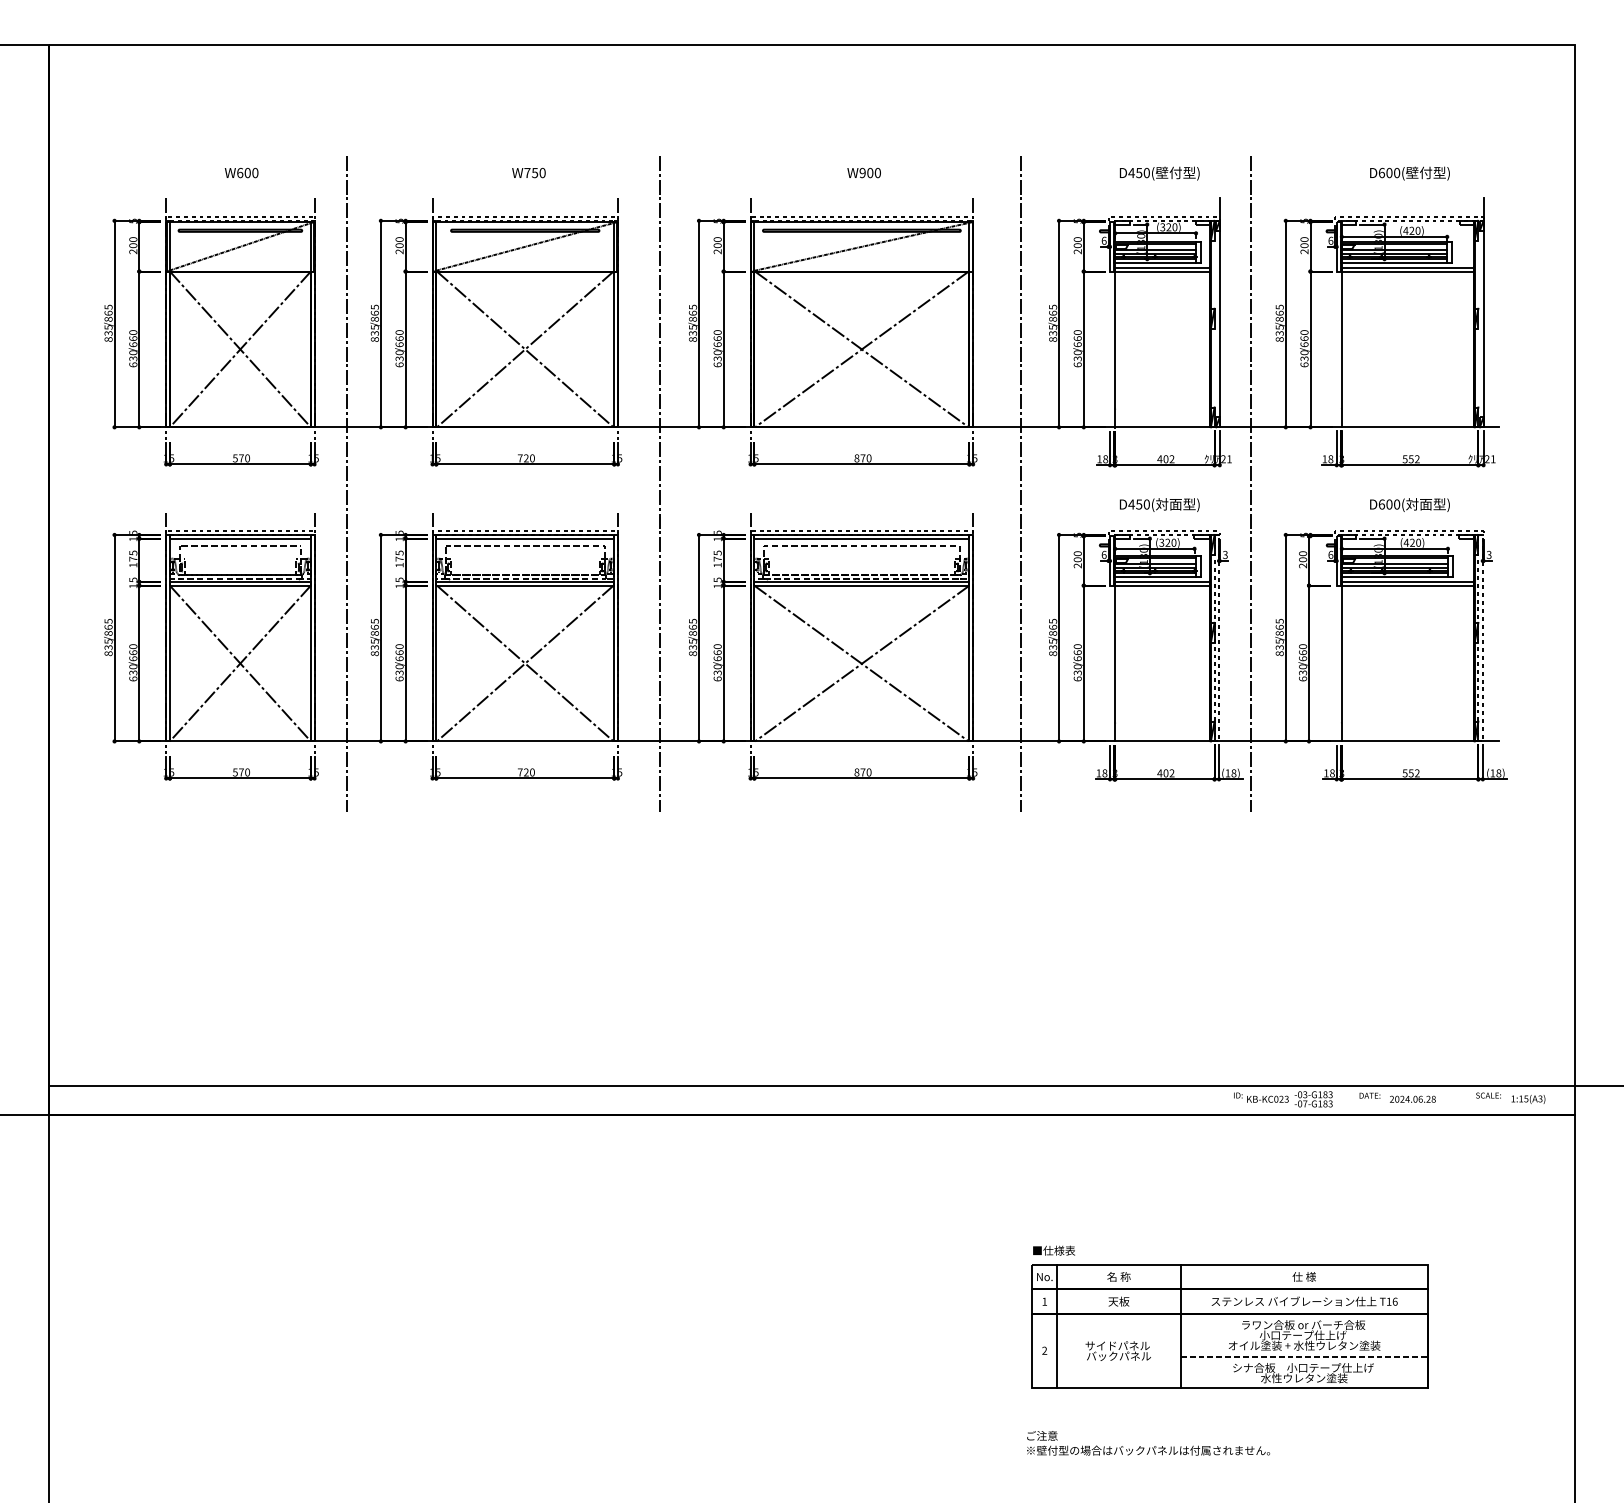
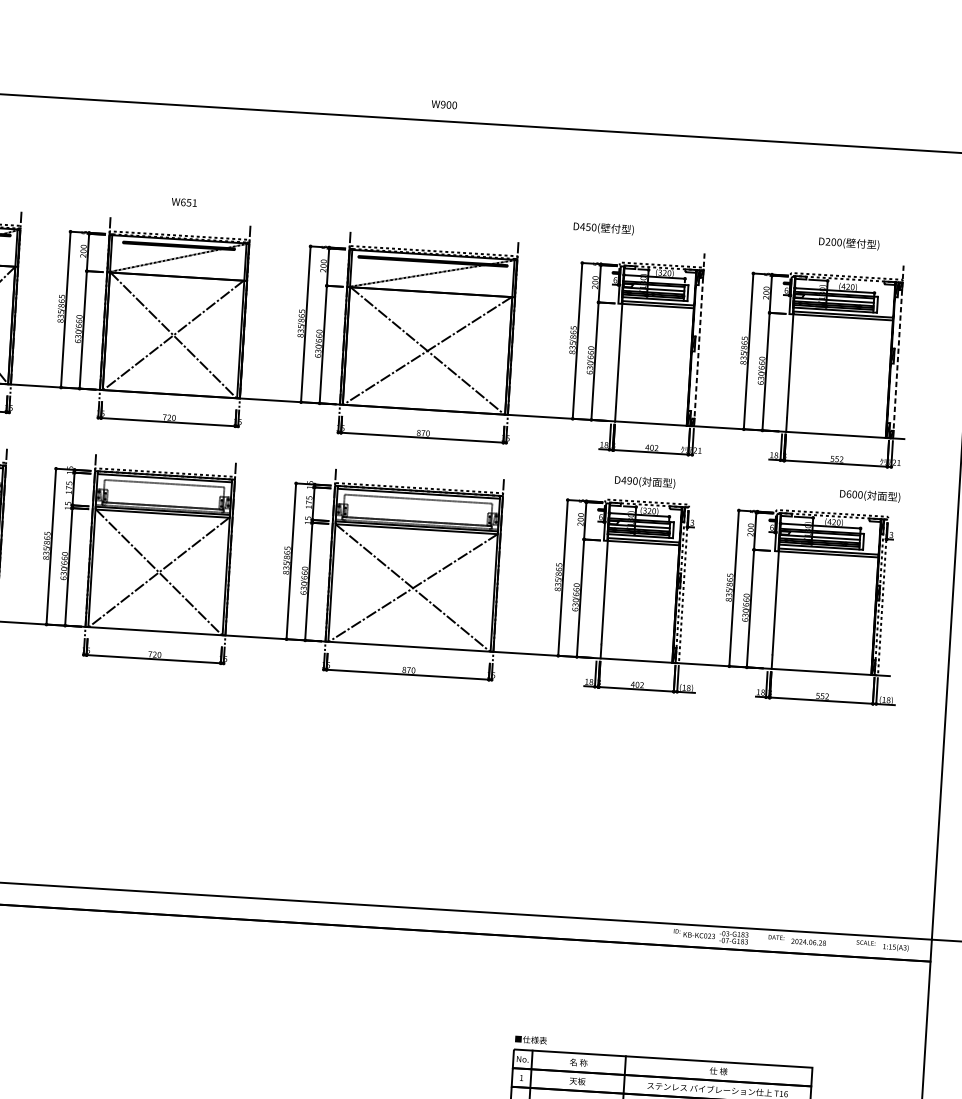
text: (534, 172) -> (188, 202), W750 -> W651
text: (1381, 172) -> (827, 241), D600( -> D200(
text: (863, 173) -> (443, 105), moved
text: (1159, 173) -> (603, 228), moved
line: (1219, 312) -> (699, 339), solid -> dashed
line: (1483, 312) -> (898, 351), solid -> dashed
line: (346, 483) -> (32, 428), removed
line: (660, 483) -> (269, 442), removed
line: (1020, 483) -> (541, 459), removed
line: (1250, 483) -> (714, 470), removed
text: (1139, 504) -> (629, 480), D450( -> D490(
text: (1409, 504) -> (869, 495), moved

